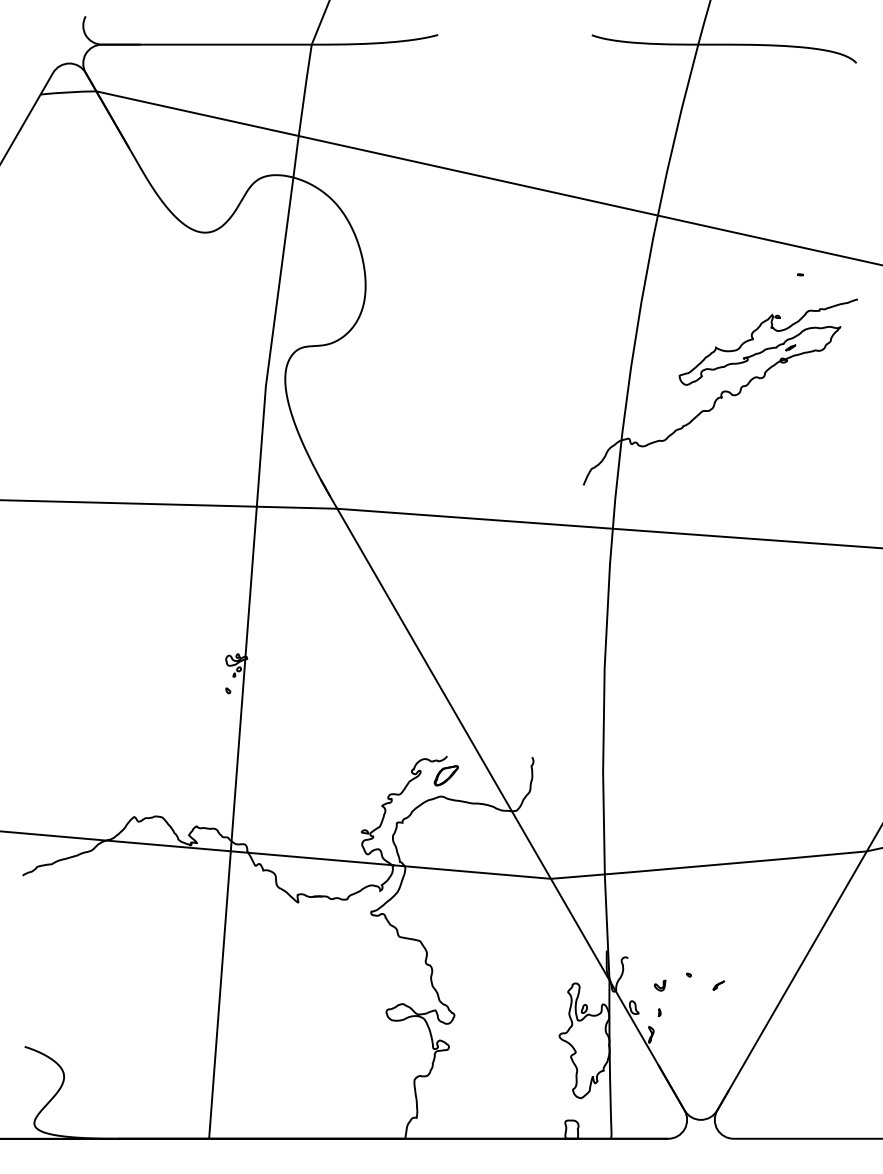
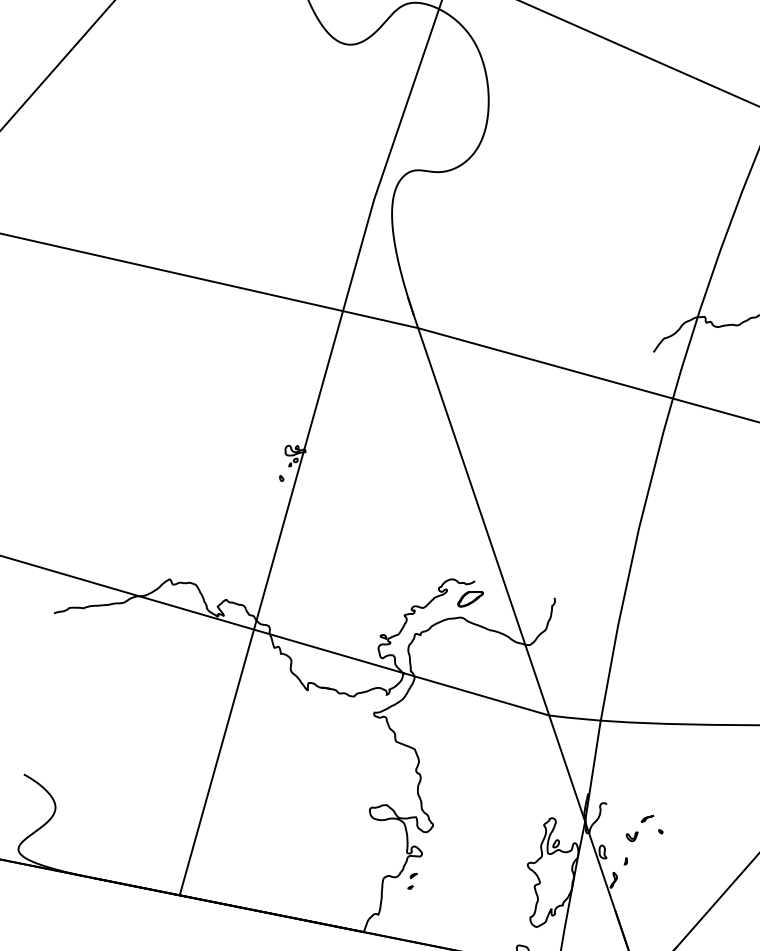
part: (718, 985) -> (647, 818), moved
part: (444, 1076) -> (412, 881), added

